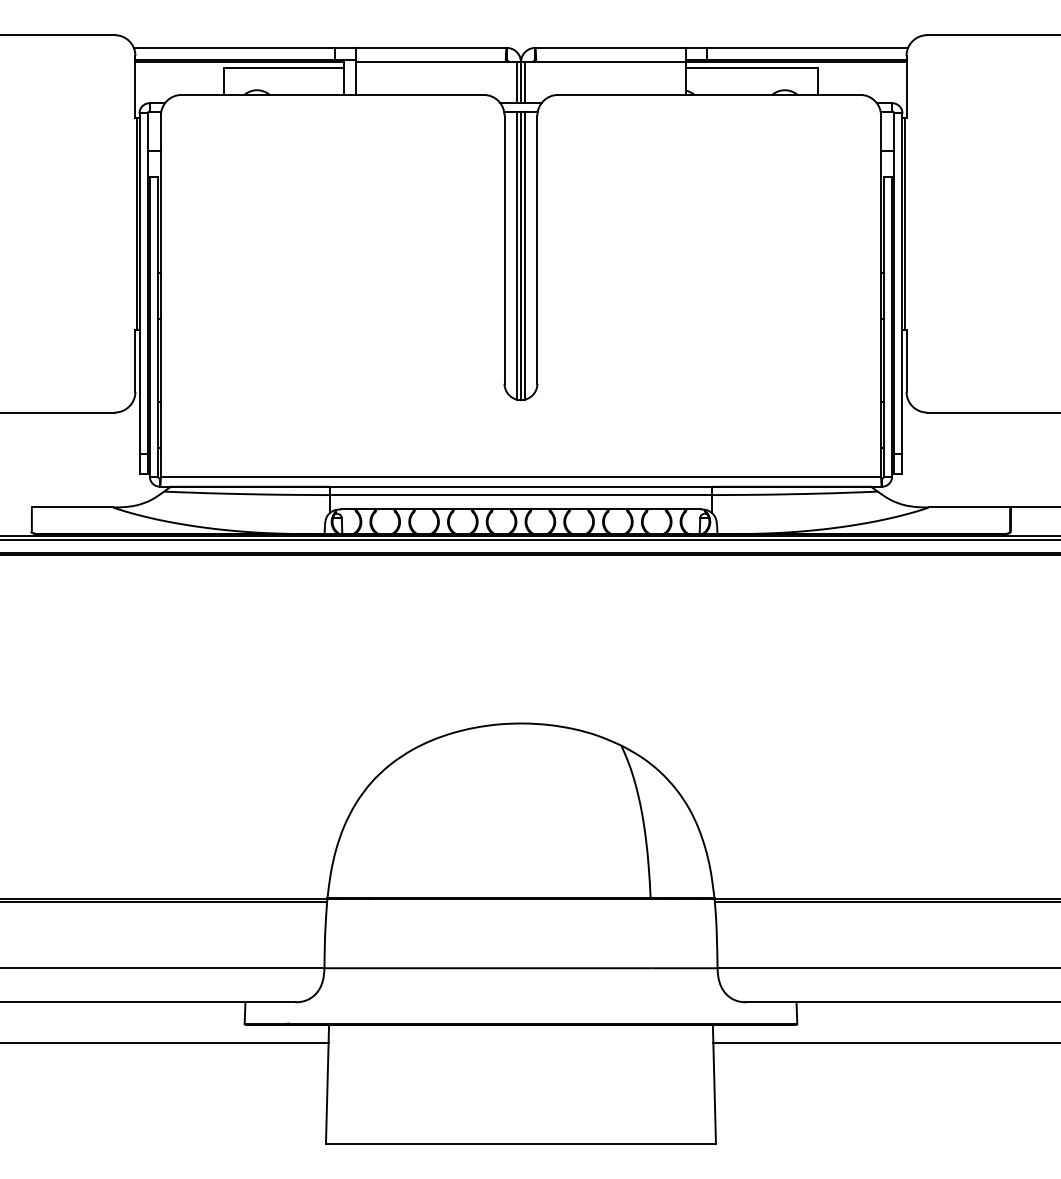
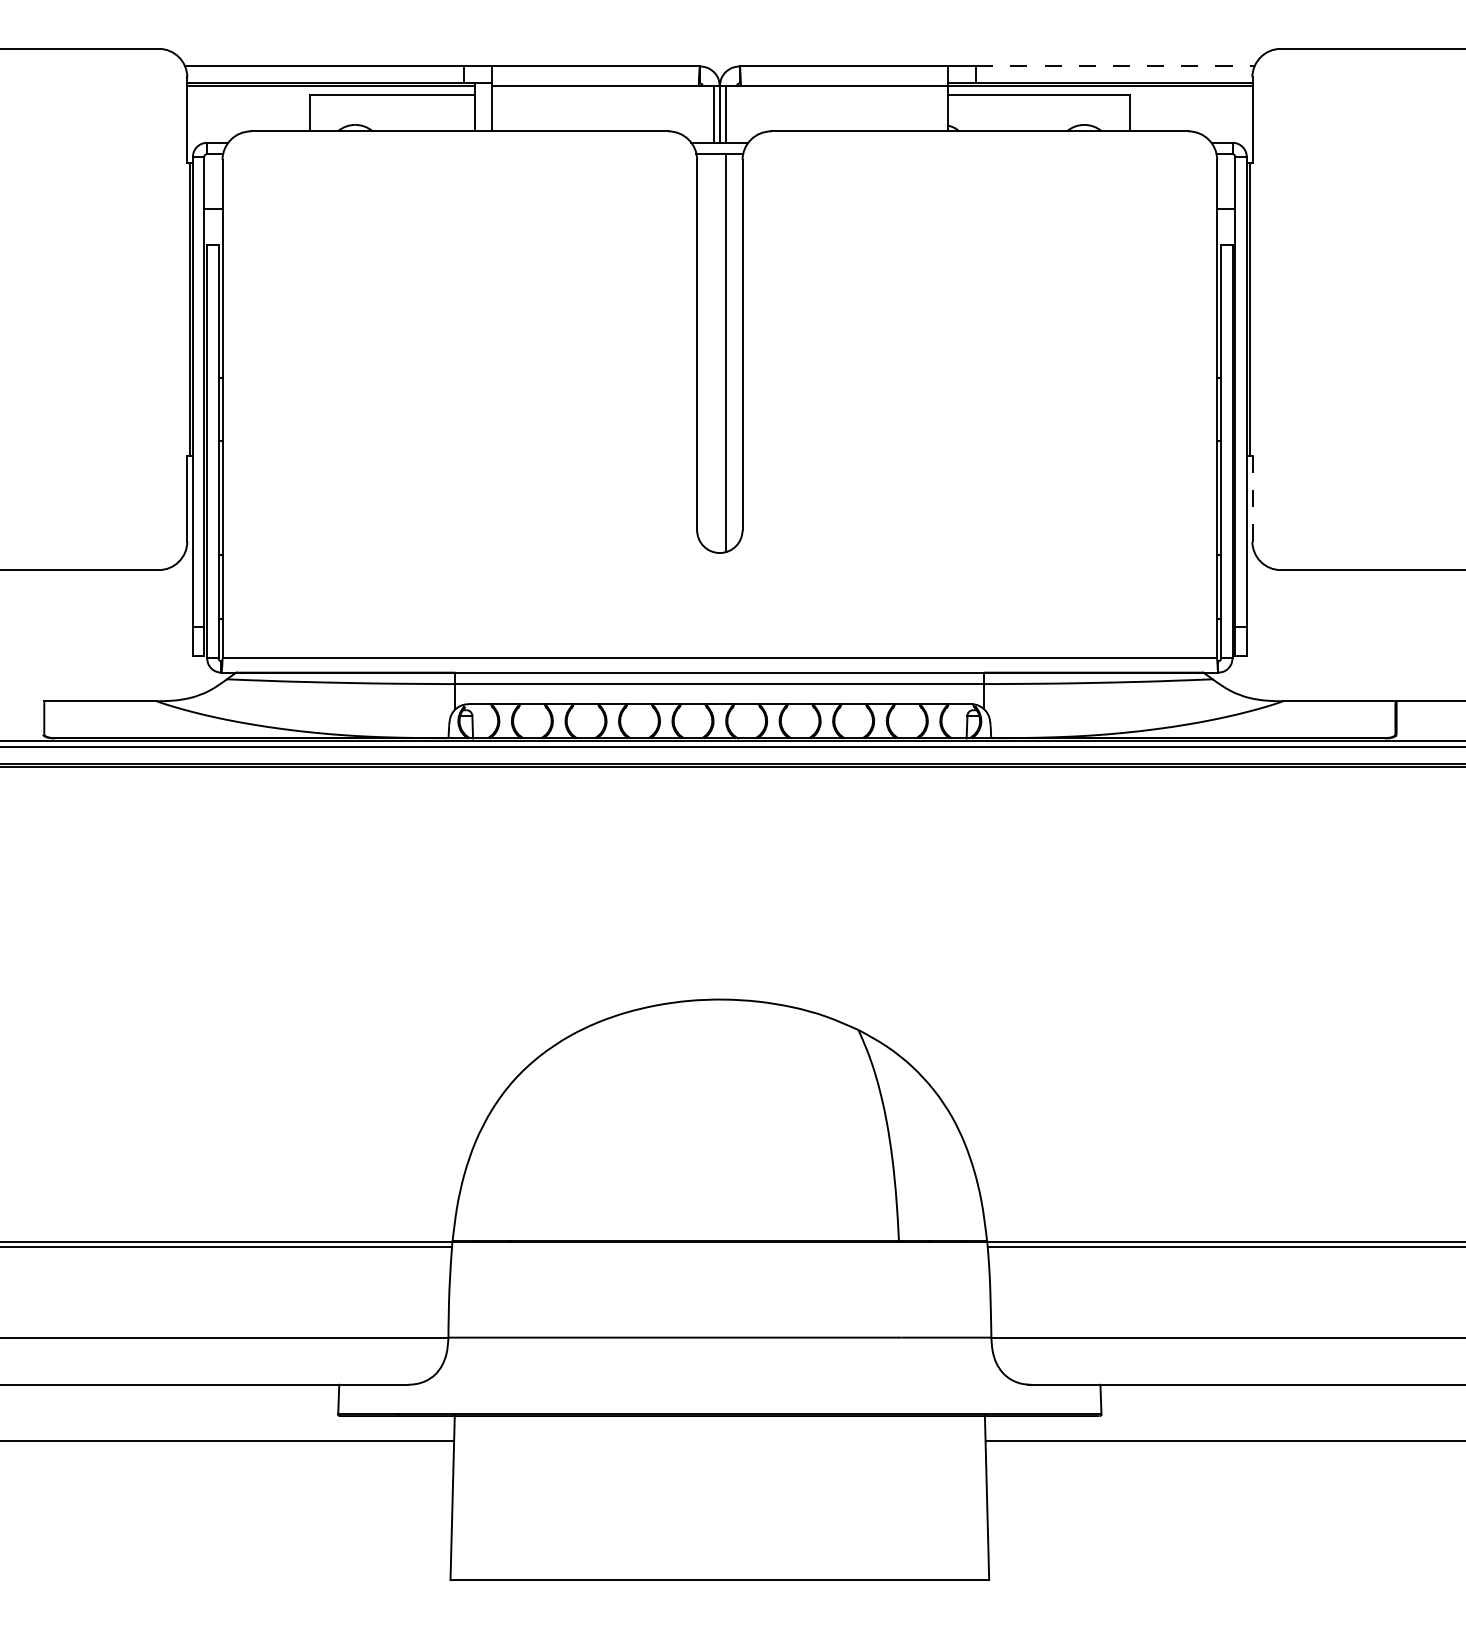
line: (807, 47) -> (1115, 66), solid -> dashed
line: (517, 255) -> (714, 353), removed
line: (520, 255) -> (719, 353), removed
line: (906, 360) -> (1252, 498), solid -> dashed

